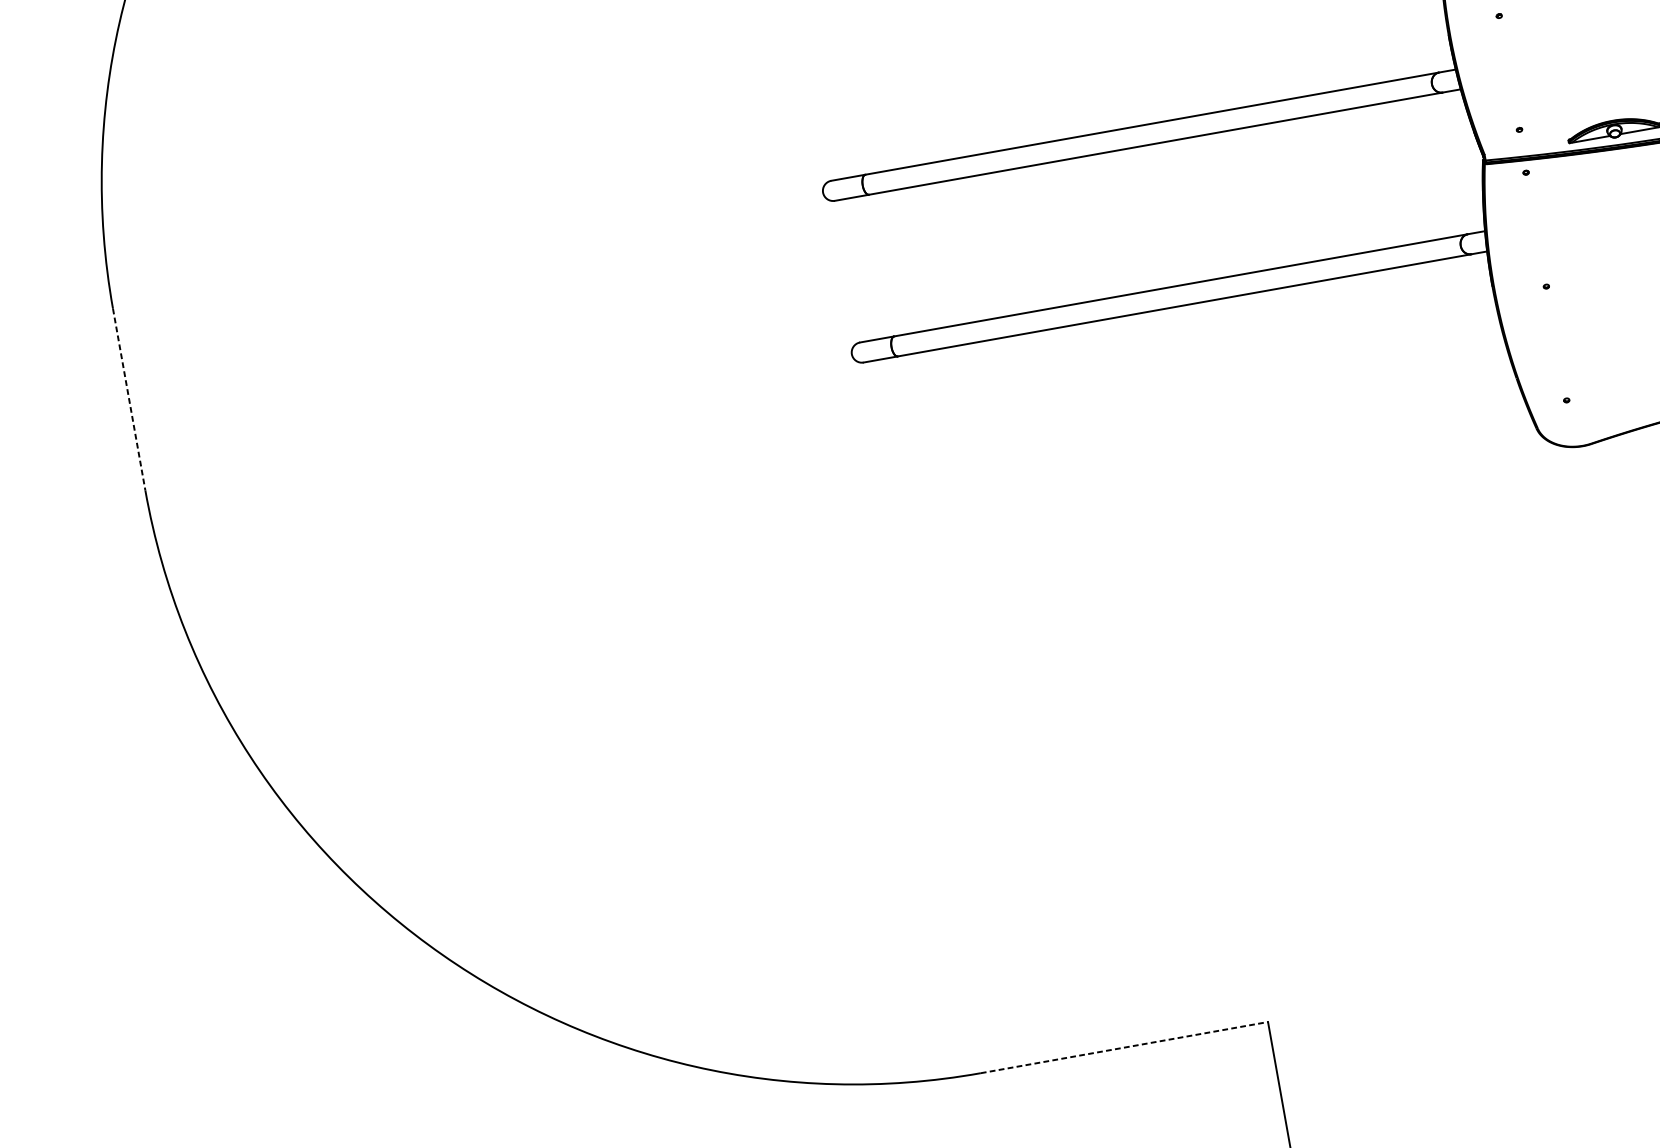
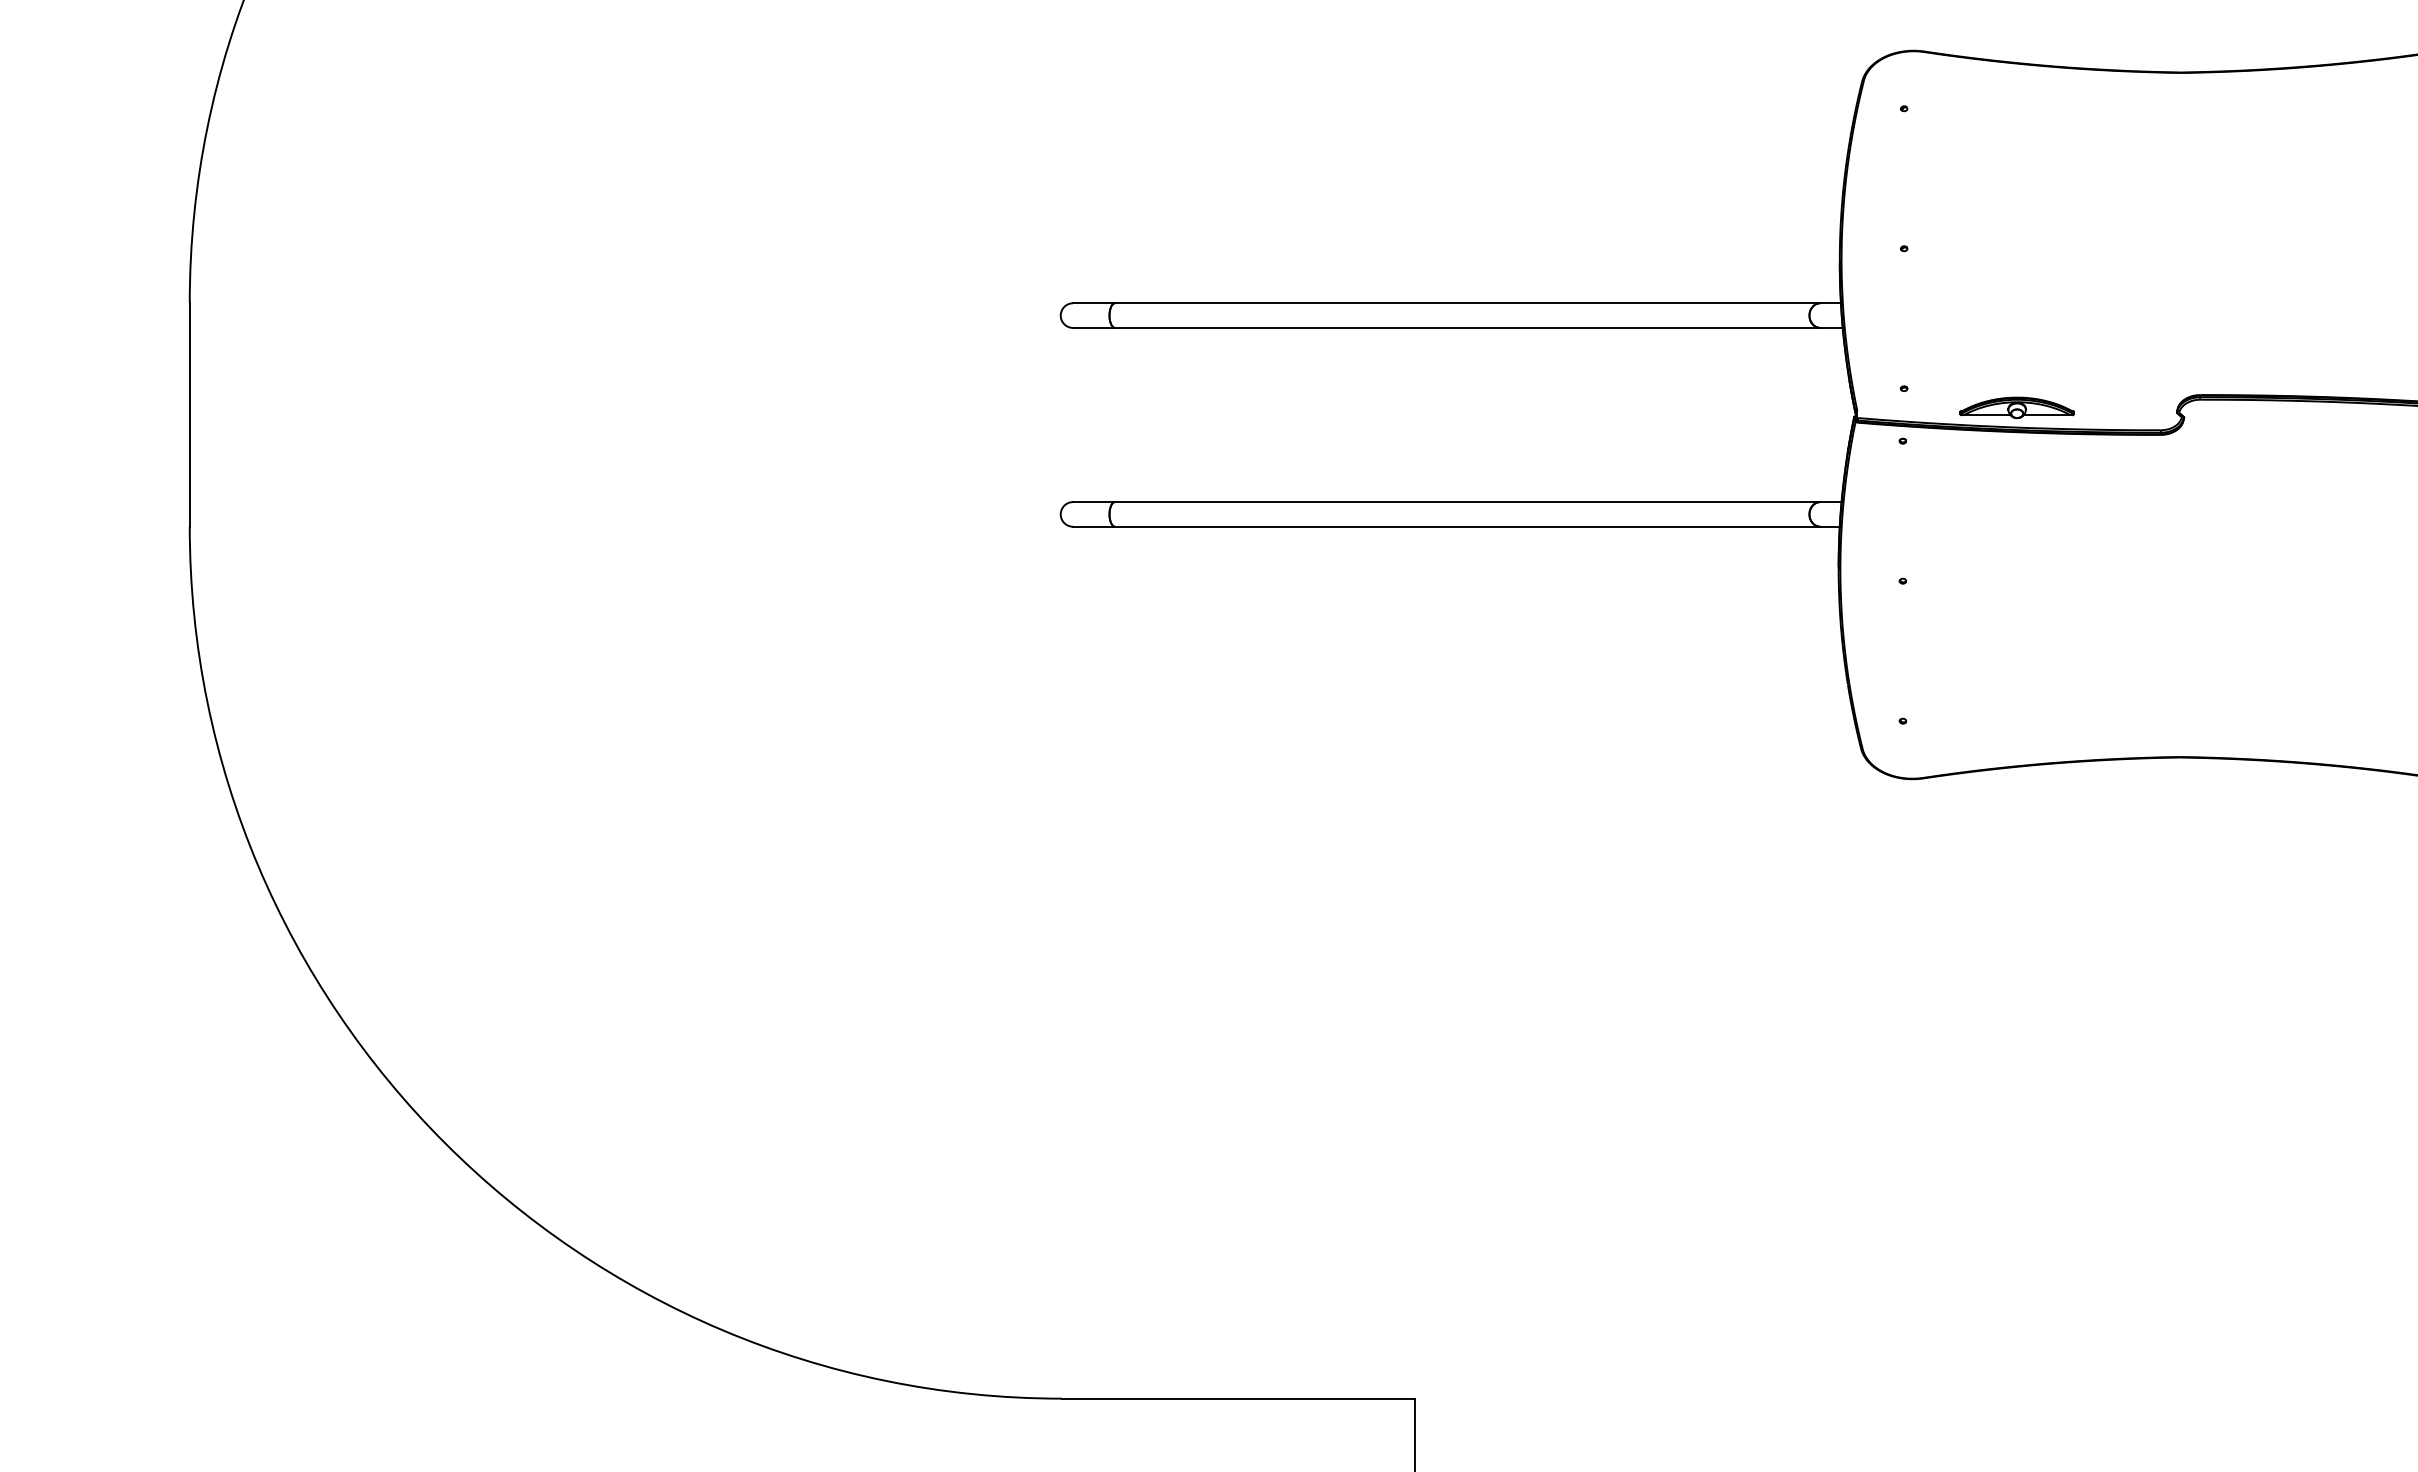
line: (128, 399) -> (189, 414), dashed -> solid
line: (1124, 1047) -> (1238, 1398), dashed -> solid

